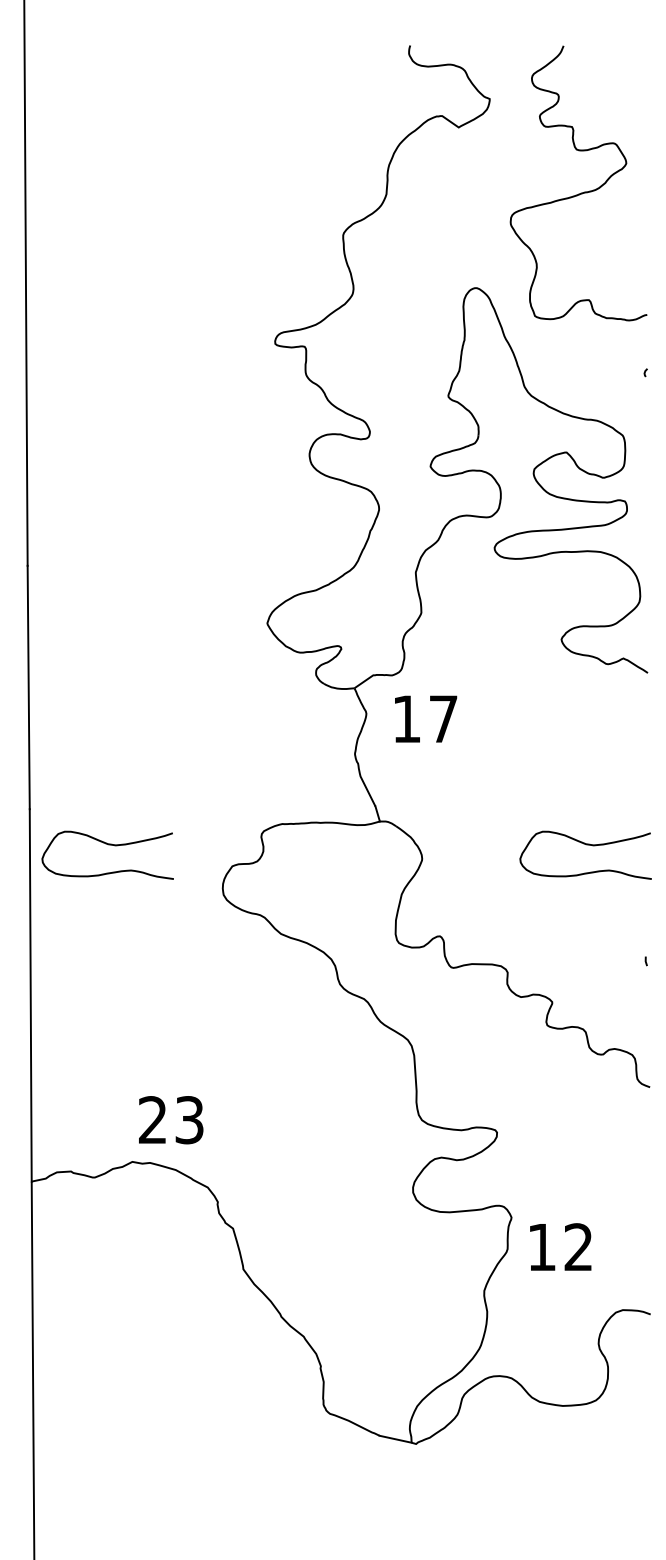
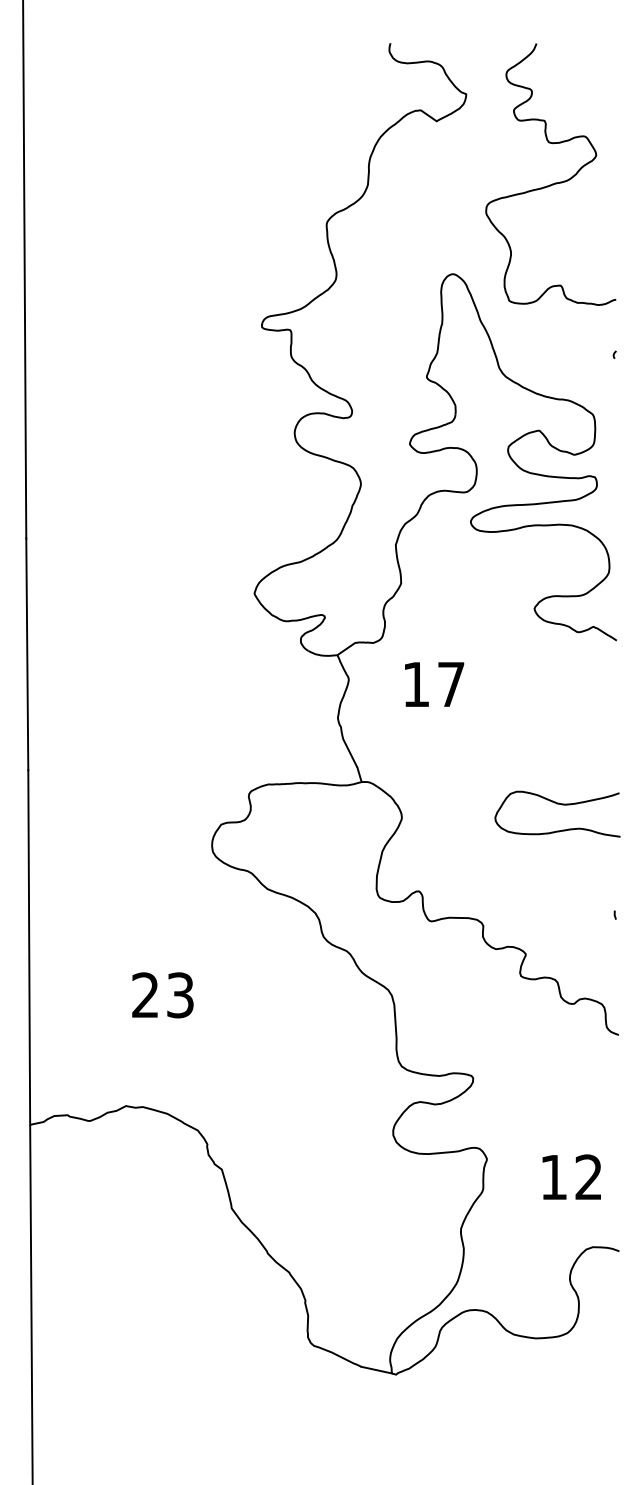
text: (425, 719) -> (434, 684), moved
curve: (111, 846) -> (106, 805), removed
text: (170, 1120) -> (162, 995), moved
text: (560, 1246) -> (571, 1176), moved

